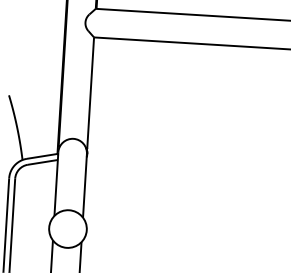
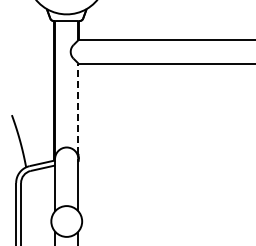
line: (90, 92) -> (78, 108), solid -> dashed

